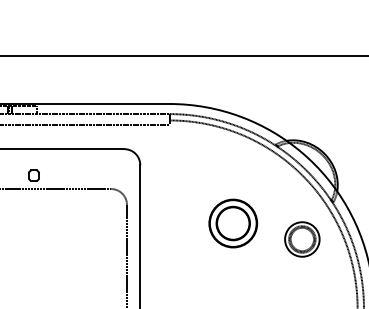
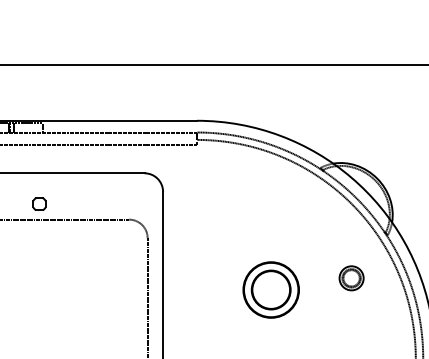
part: (233, 223) -> (271, 289), moved
part: (302, 239) -> (351, 278), size x0.6

